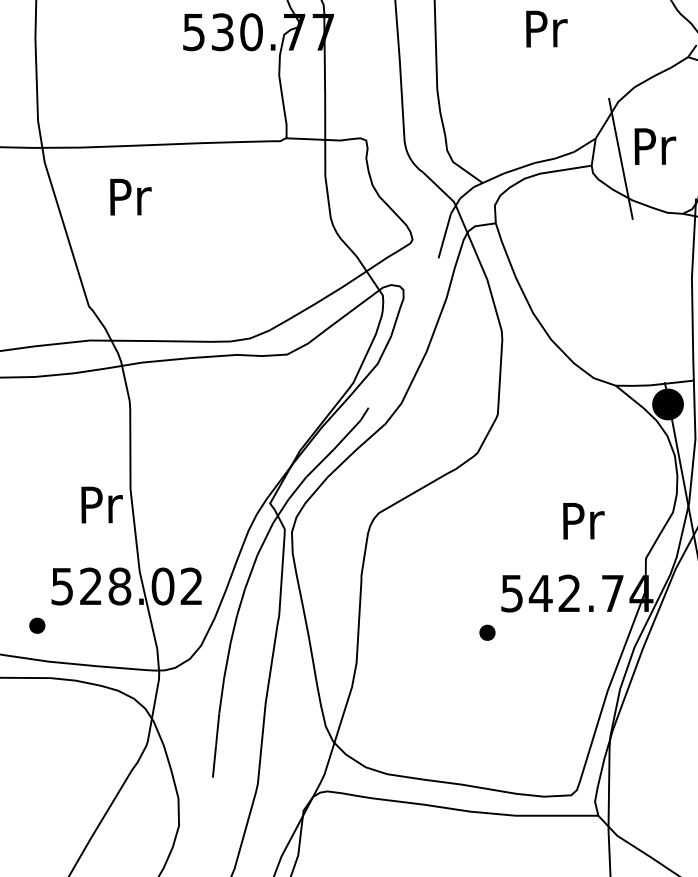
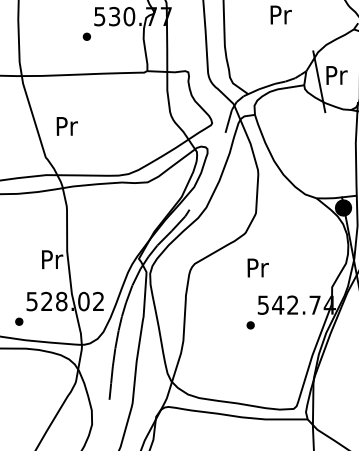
part: (168, 70) -> (86, 36), added
text: (129, 197) -> (66, 126), moved
text: (582, 520) -> (257, 267), moved

